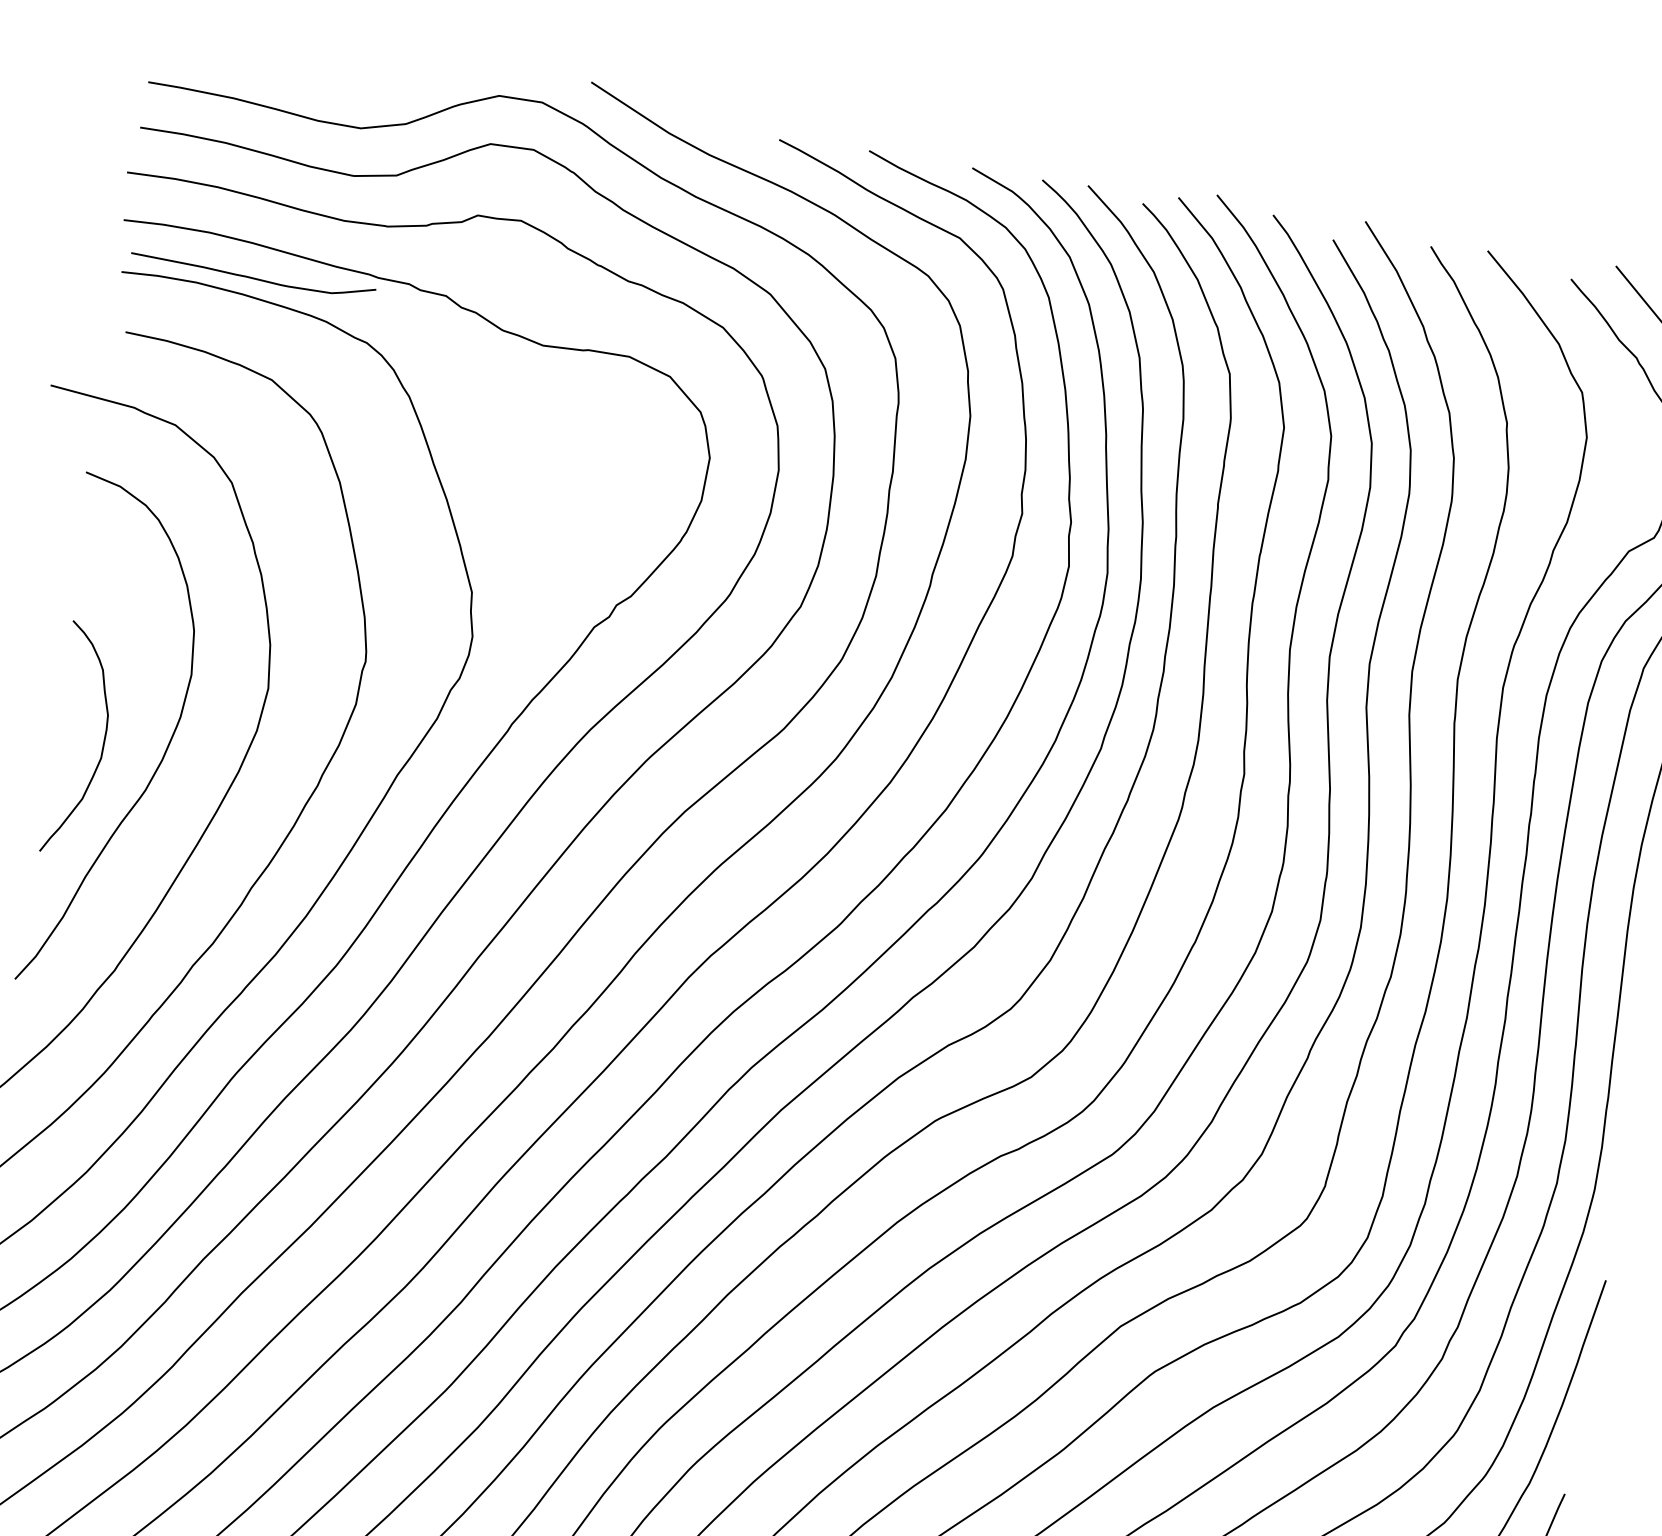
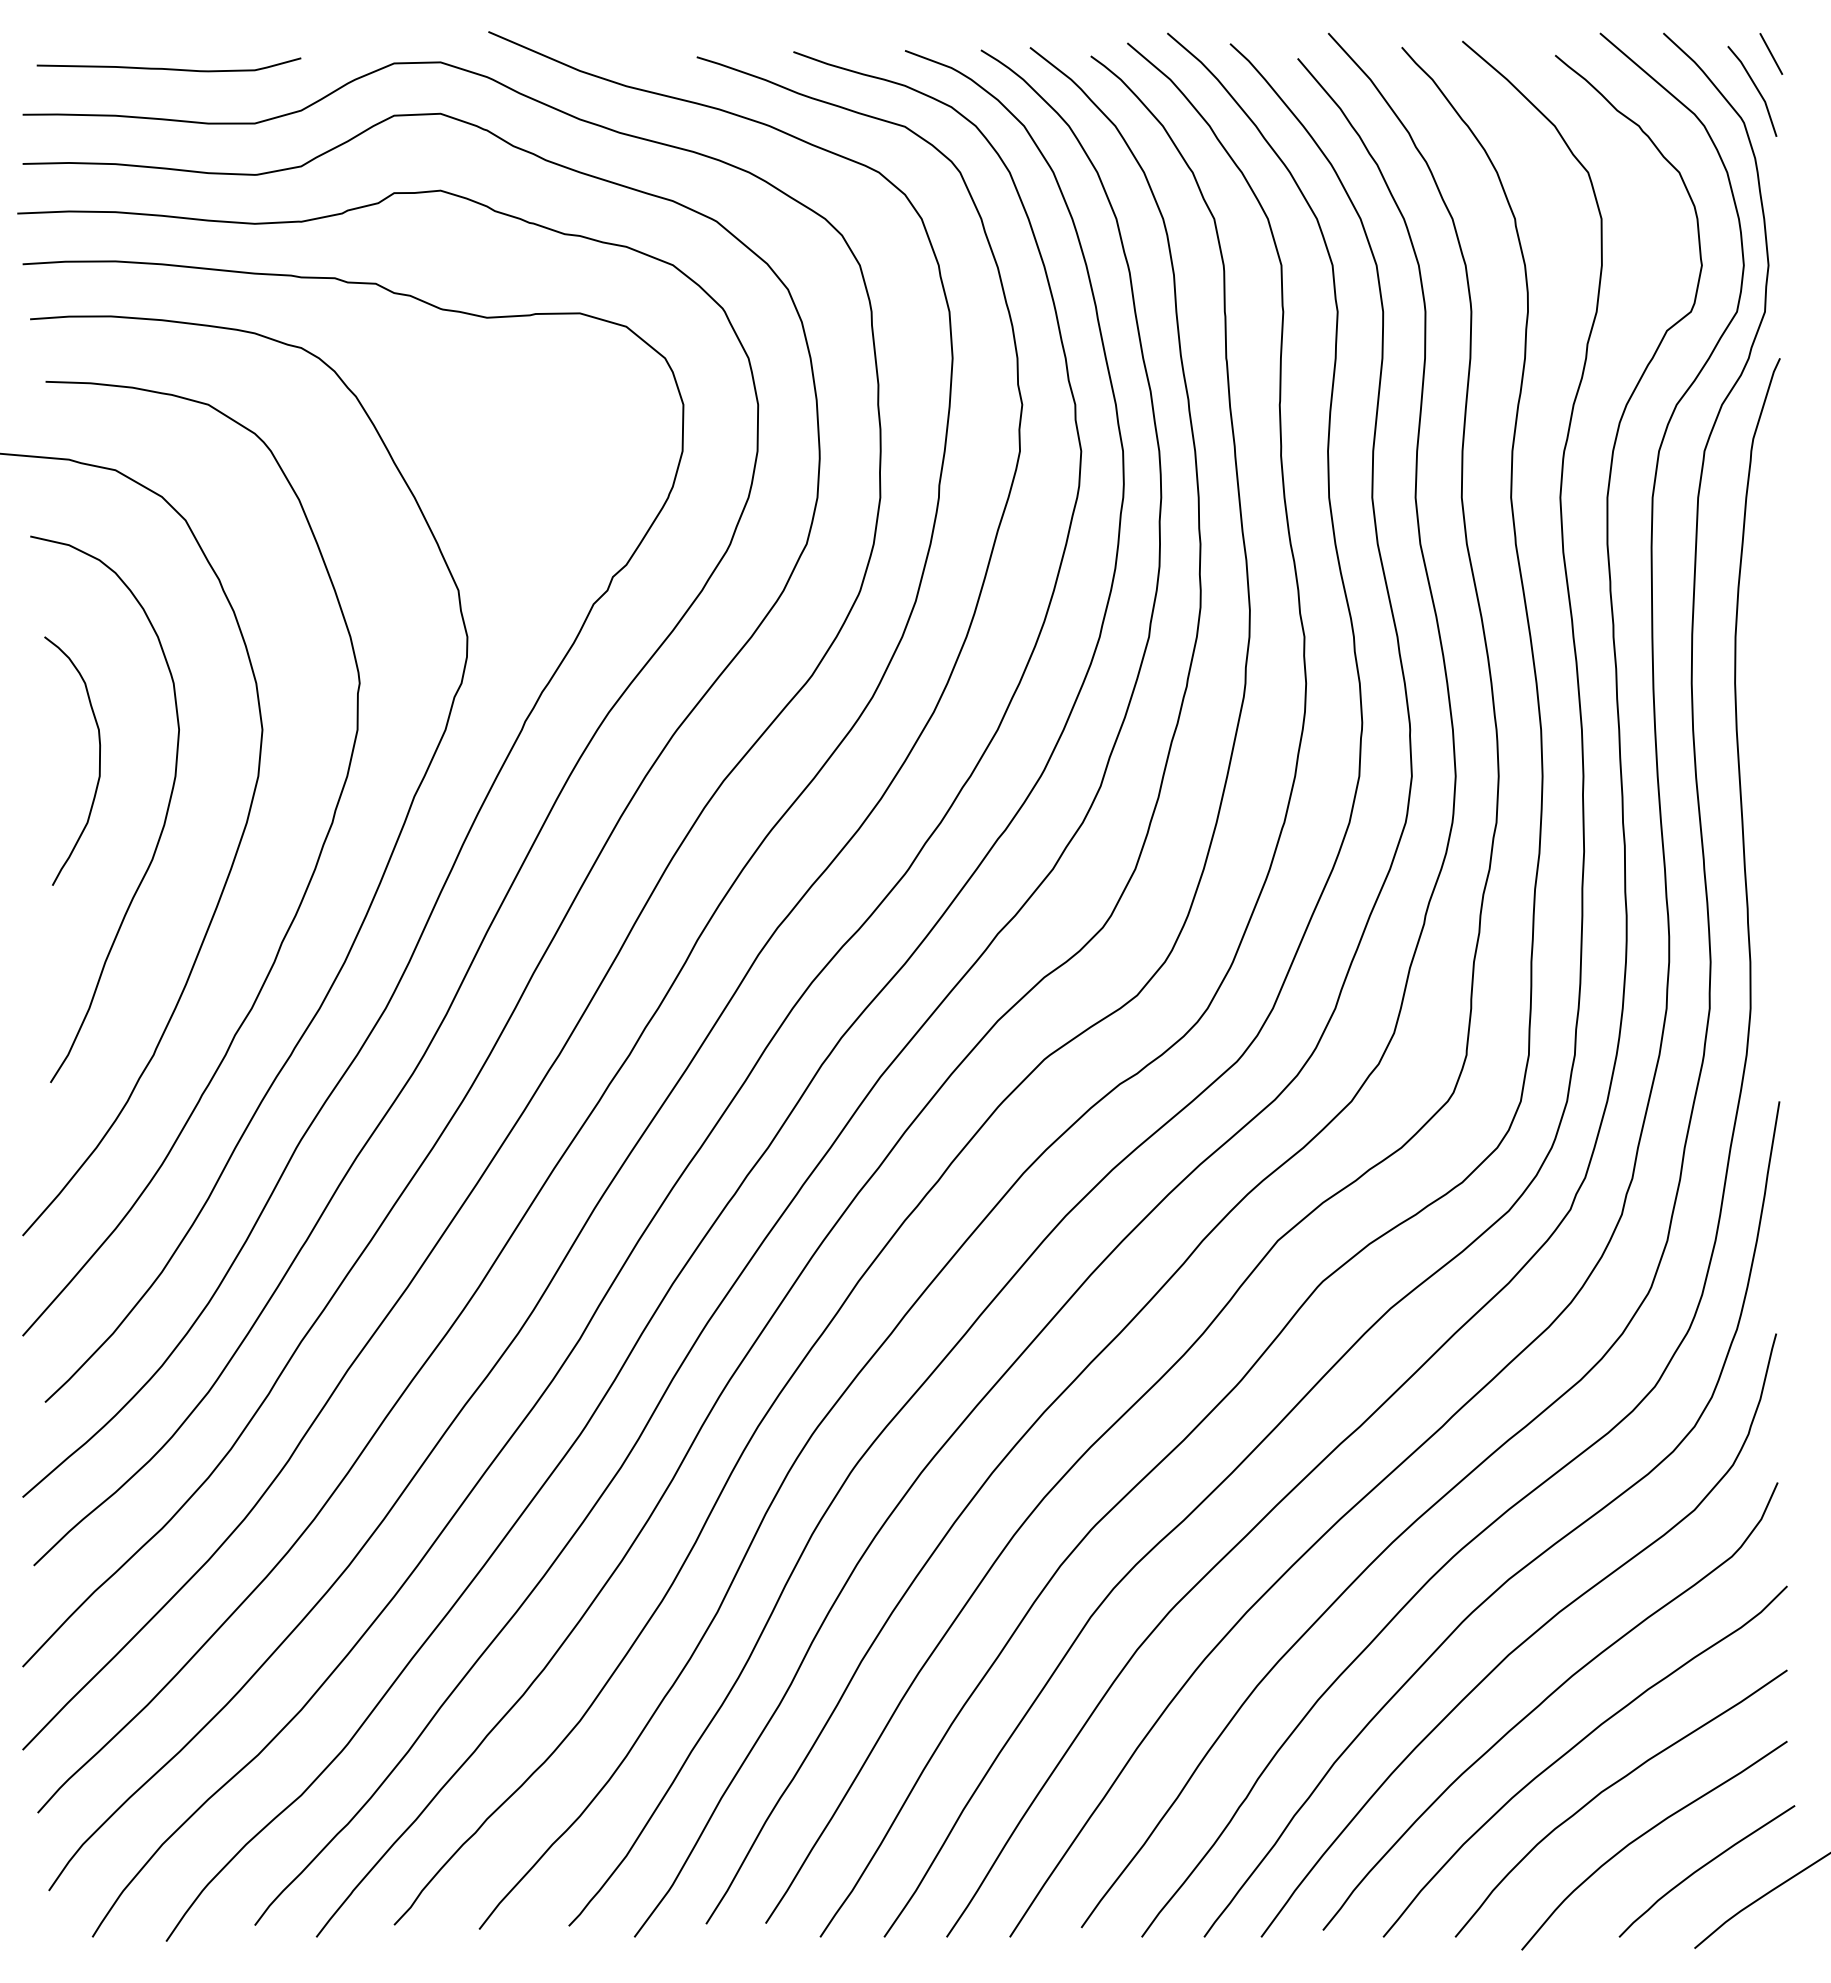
curve: (252, 277) -> (168, 68), moved
curve: (103, 743) -> (99, 760), moved

